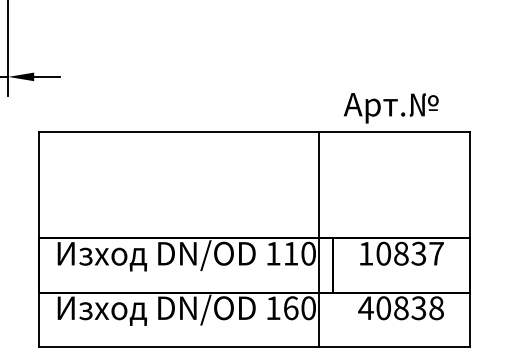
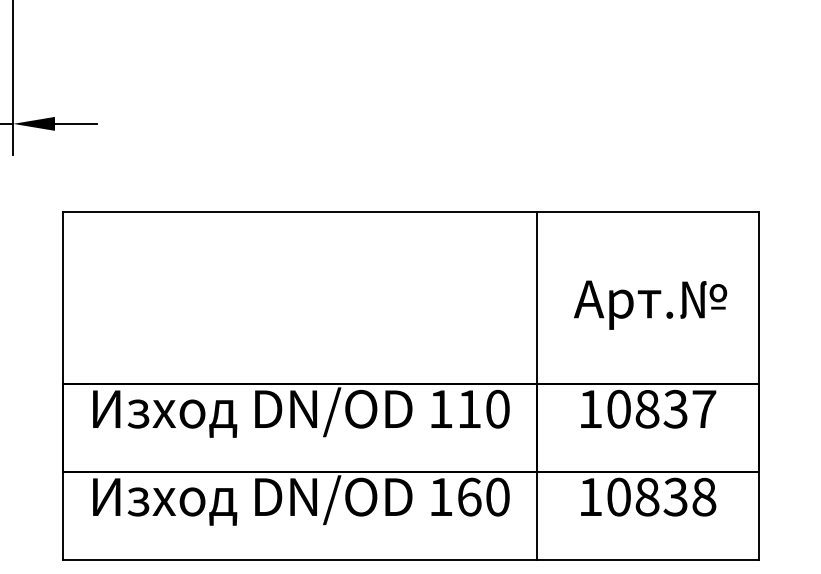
text: (391, 108) -> (650, 305), moved
line: (318, 239) -> (536, 386), moved
text: (365, 307) -> (589, 495), 40838 -> 10838

